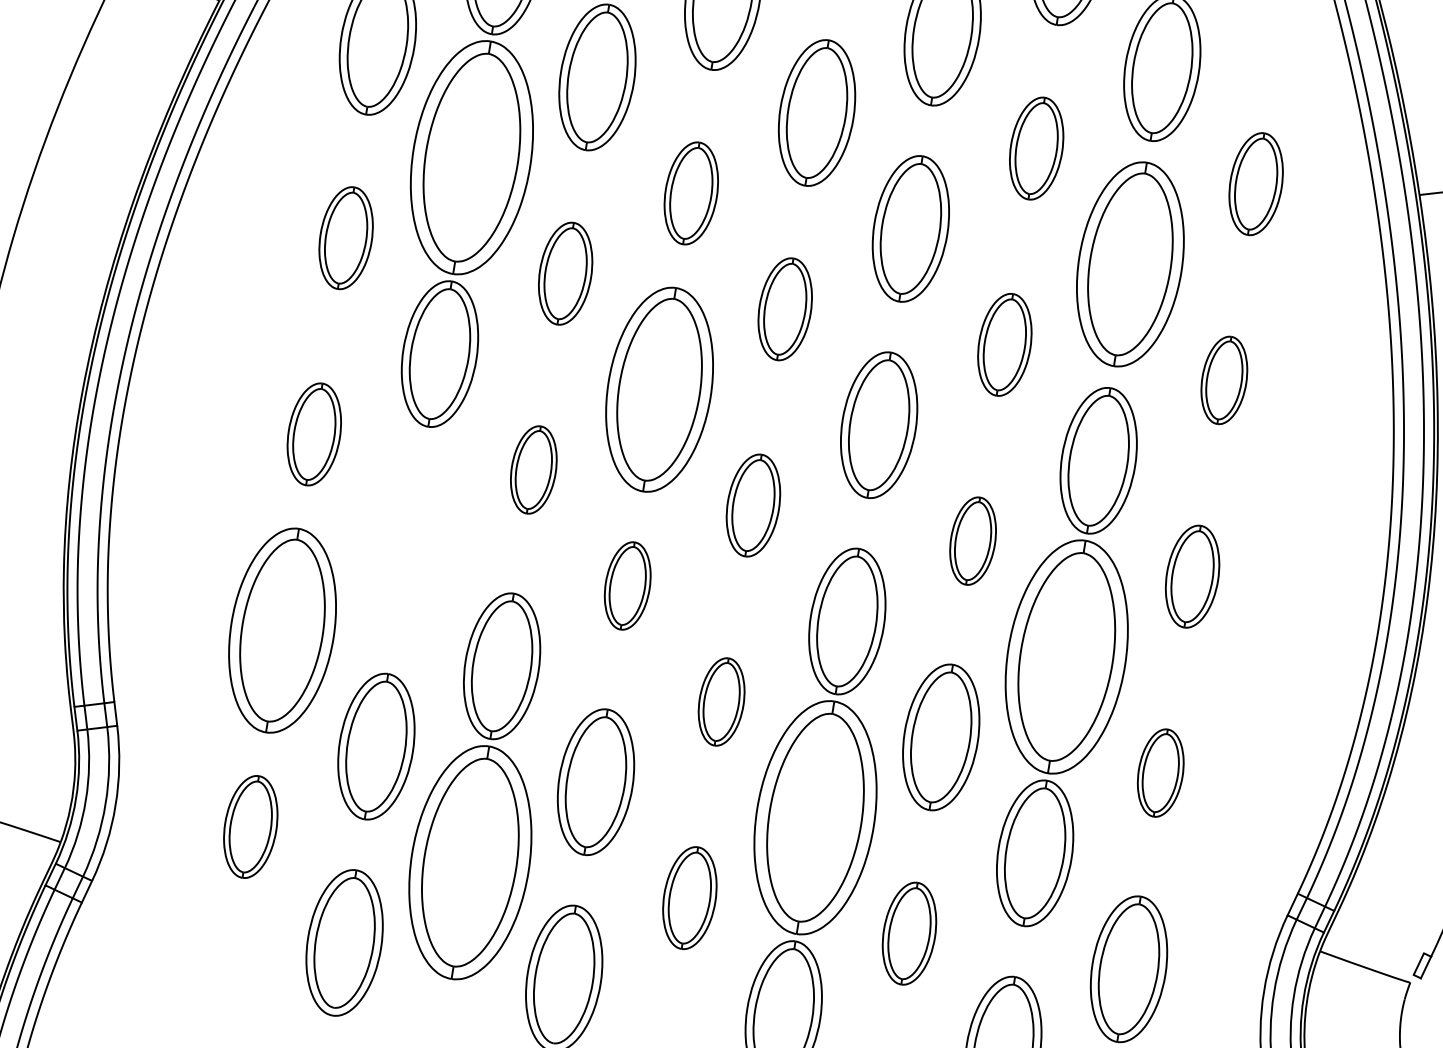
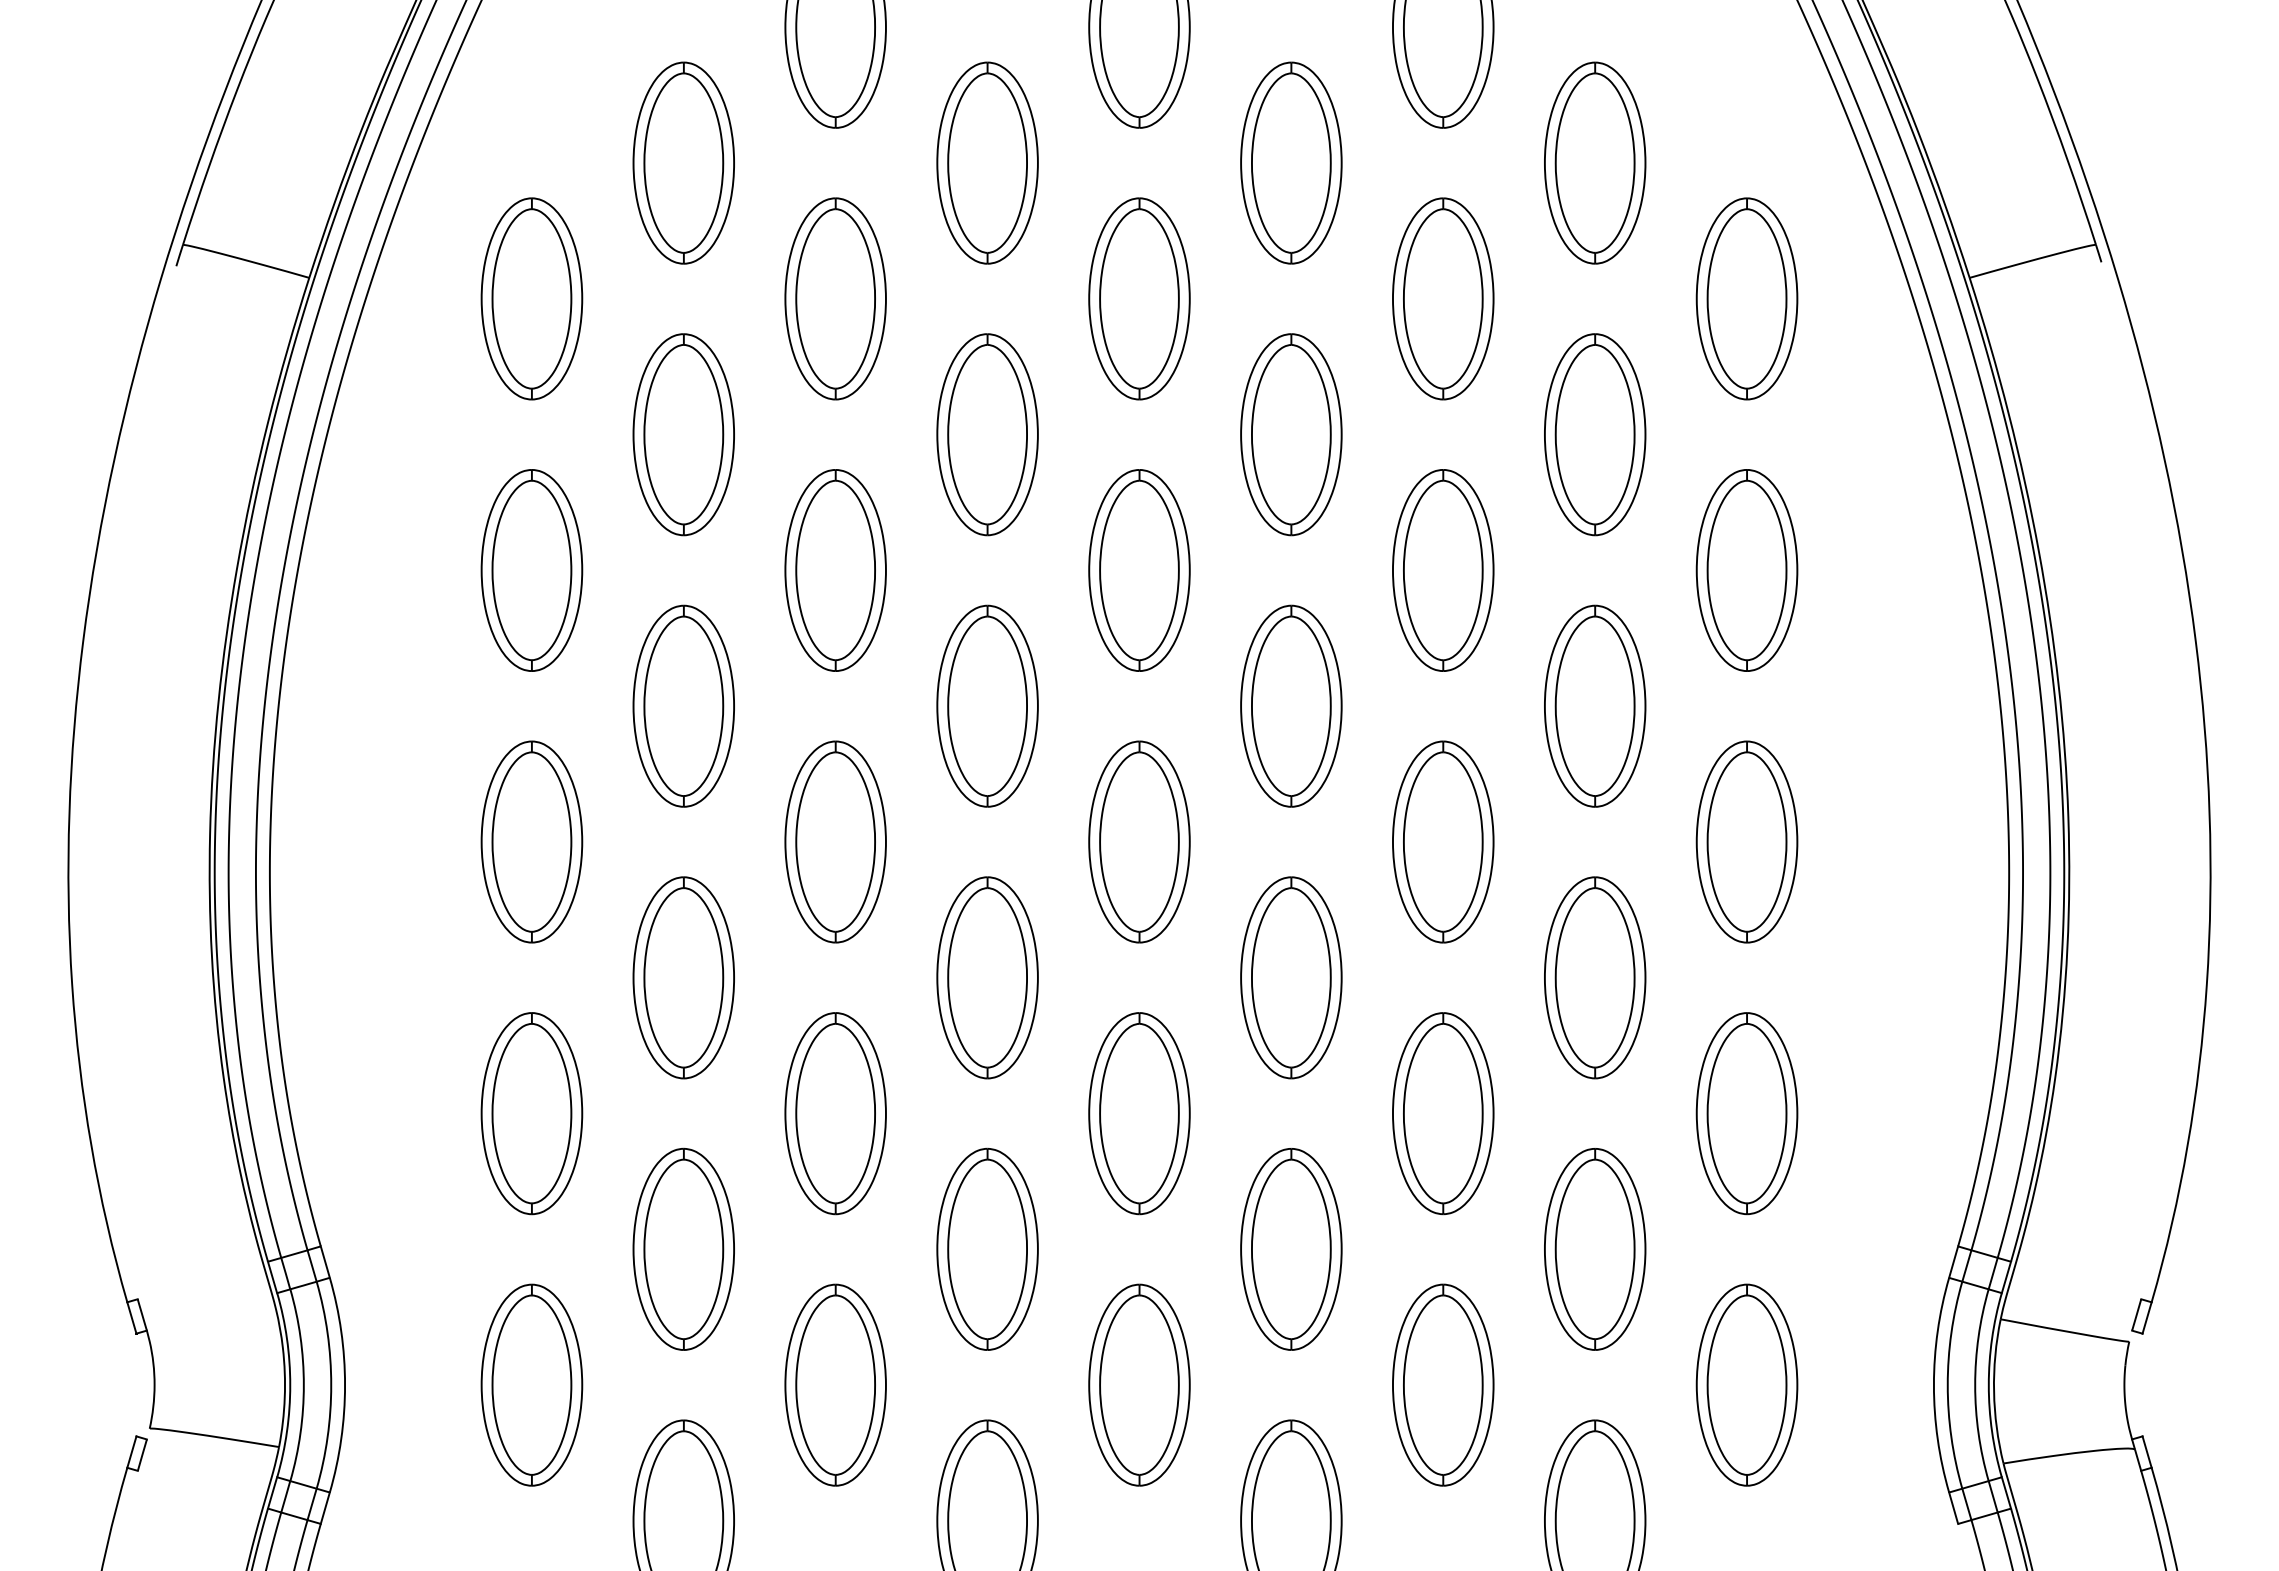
part: (1036, 148) -> (1443, 298), size x1.43
part: (471, 157) -> (683, 434), size x0.62
part: (1255, 183) -> (1746, 298), size x1.43
part: (691, 193) -> (987, 434), size x1.43
part: (345, 238) -> (531, 570), size x1.43
part: (1130, 264) -> (1595, 434), size x0.71
part: (565, 273) -> (835, 570), size x1.43
part: (785, 309) -> (1139, 570), size x1.43
part: (1004, 344) -> (1443, 570), size x1.43
part: (1223, 380) -> (1746, 570), size x1.67
part: (659, 389) -> (987, 705), size x0.71
part: (314, 434) -> (531, 841), size x1.43
part: (533, 469) -> (835, 841), size x1.67
part: (753, 505) -> (1139, 841), size x1.43
part: (973, 540) -> (1443, 841), size x1.67
part: (408, 550) -> (683, 977), added
part: (1192, 576) -> (1746, 841), size x1.43
part: (627, 585) -> (987, 977), size x1.67
part: (282, 630) -> (531, 1113), size x0.71
part: (1067, 656) -> (1595, 977), size x0.62
part: (721, 701) -> (1139, 1113), size x1.67
part: (1160, 772) -> (1746, 1113), size x1.67
part: (815, 817) -> (1291, 1249), size x0.62
part: (250, 826) -> (531, 1384), size x1.43
part: (470, 862) -> (835, 1384), size x0.62
part: (689, 897) -> (1139, 1384), size x1.43
part: (909, 933) -> (1443, 1384), size x1.43

